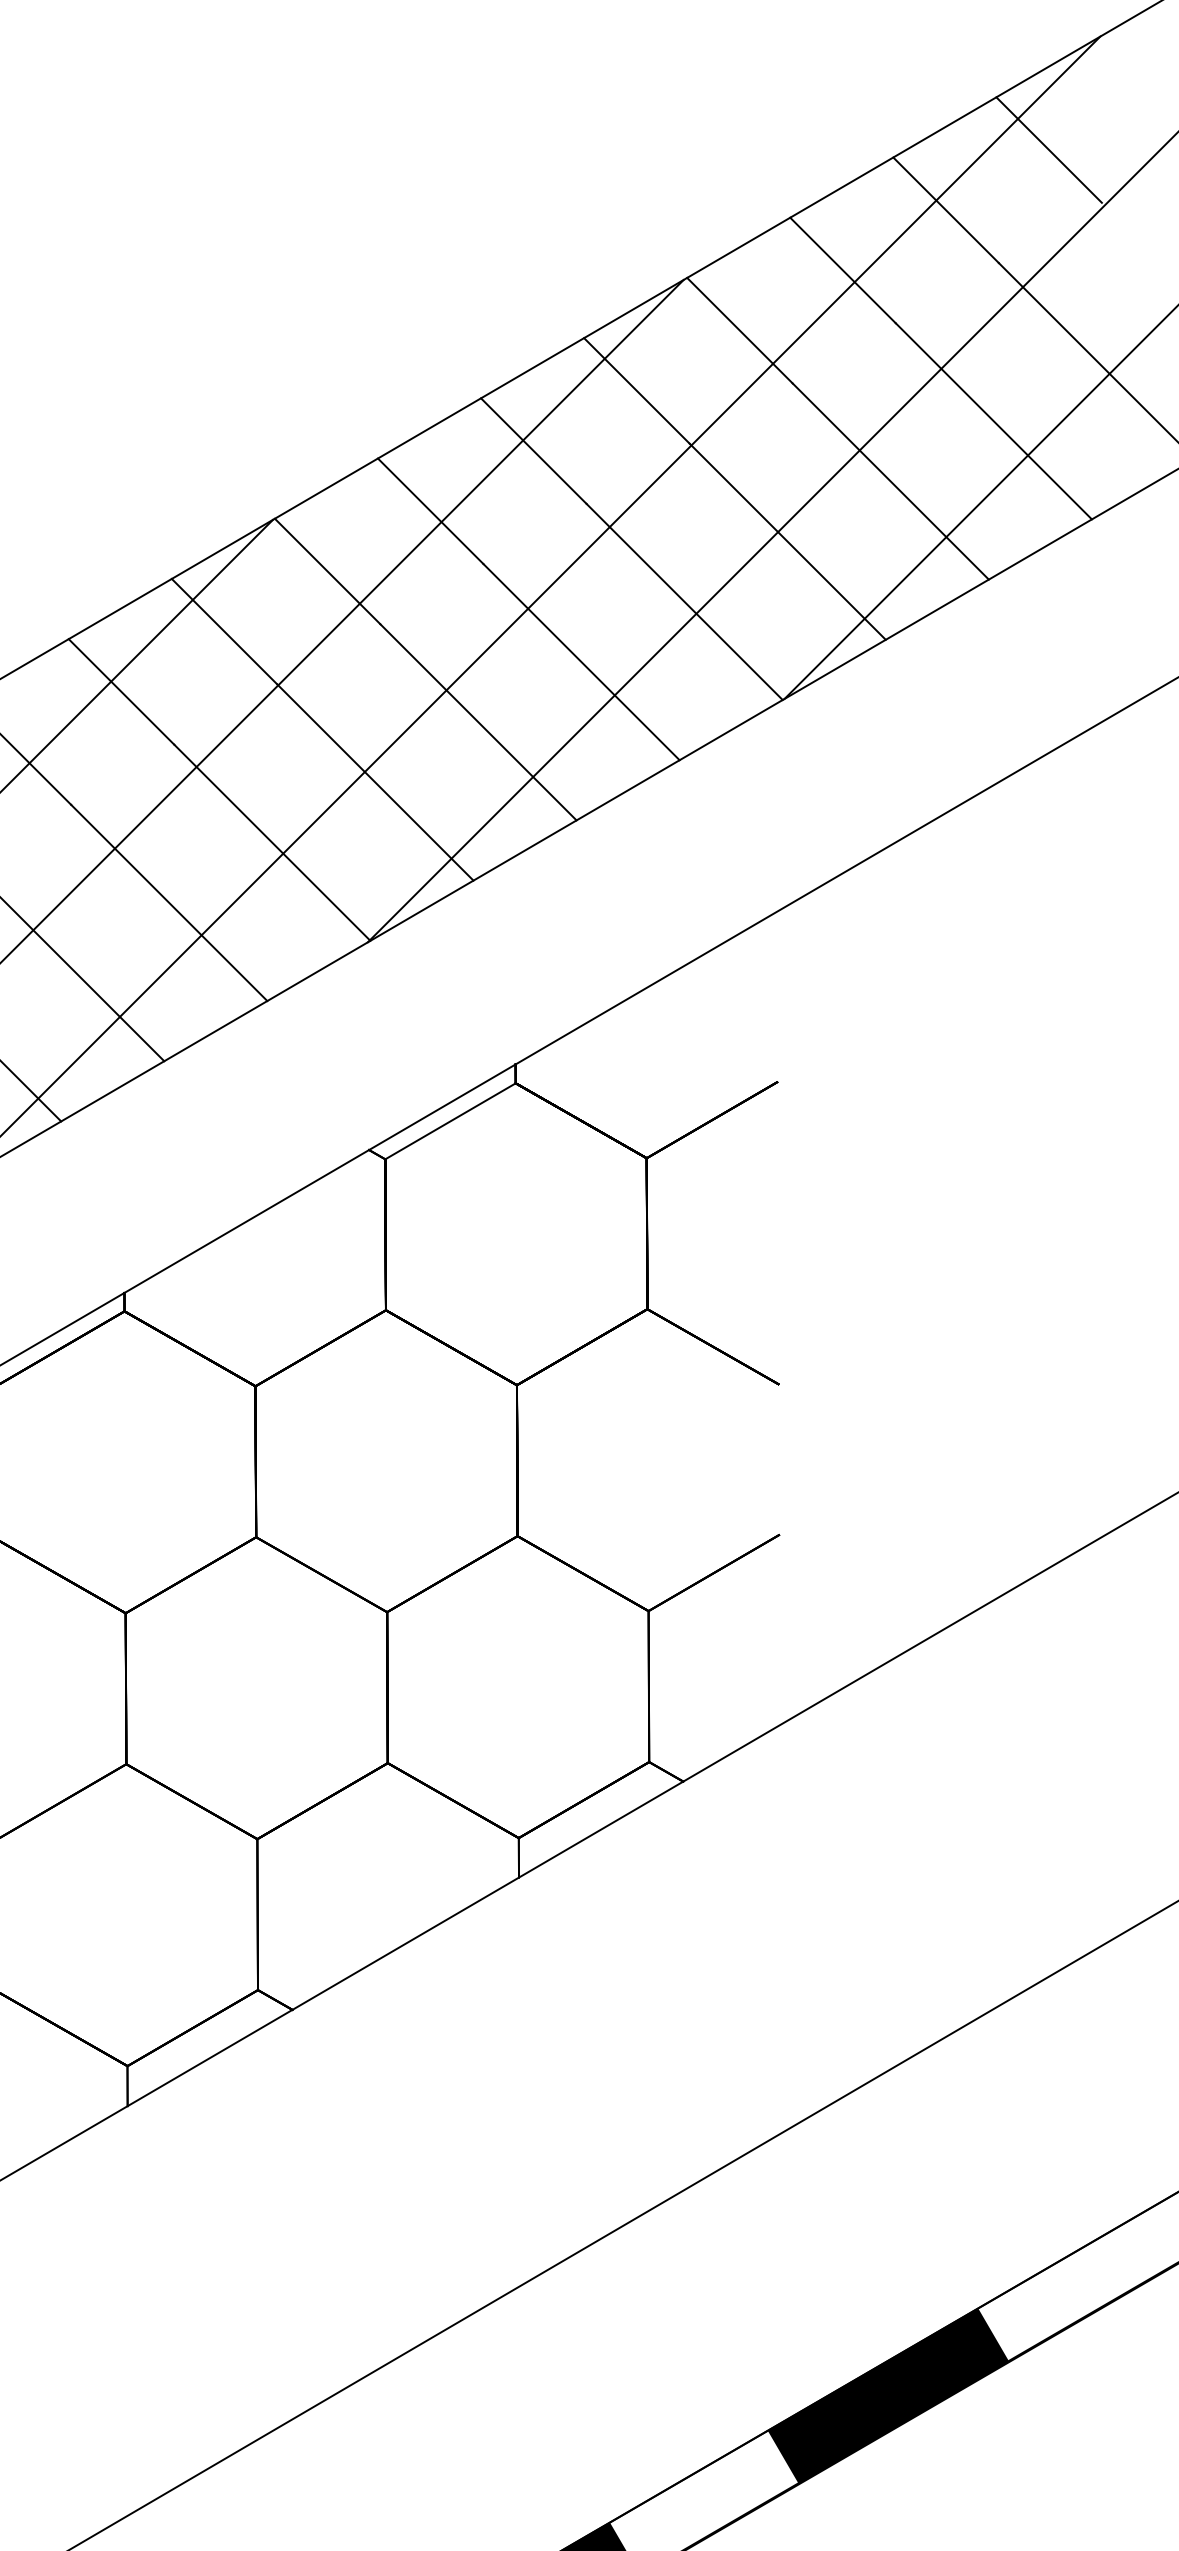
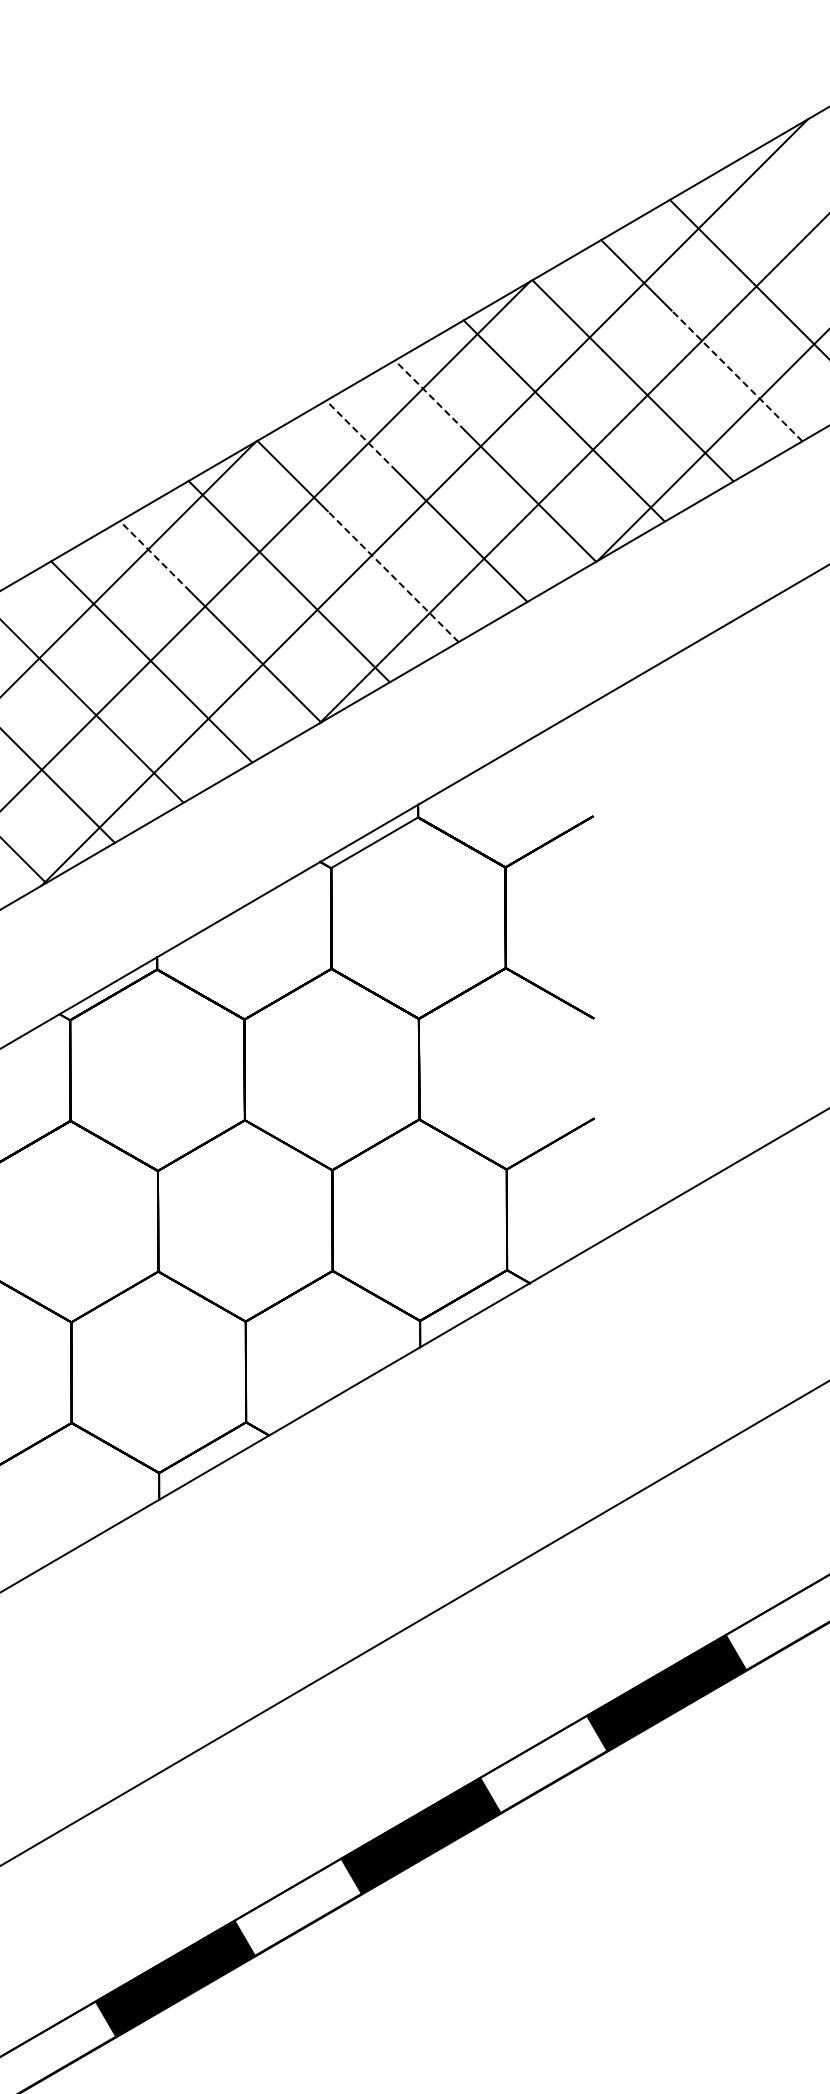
line: (1048, 149) -> (773, 194), removed
line: (994, 420) -> (737, 375), solid -> dashed
line: (534, 450) -> (430, 395), solid -> dashed
line: (430, 510) -> (361, 435), solid -> dashed
line: (122, 692) -> (155, 556), solid -> dashed
line: (478, 722) -> (393, 576), solid -> dashed

